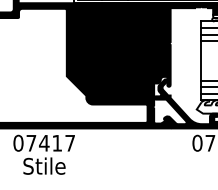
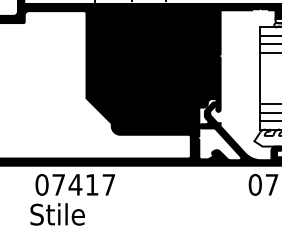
text: (43, 142) -> (74, 184), moved

